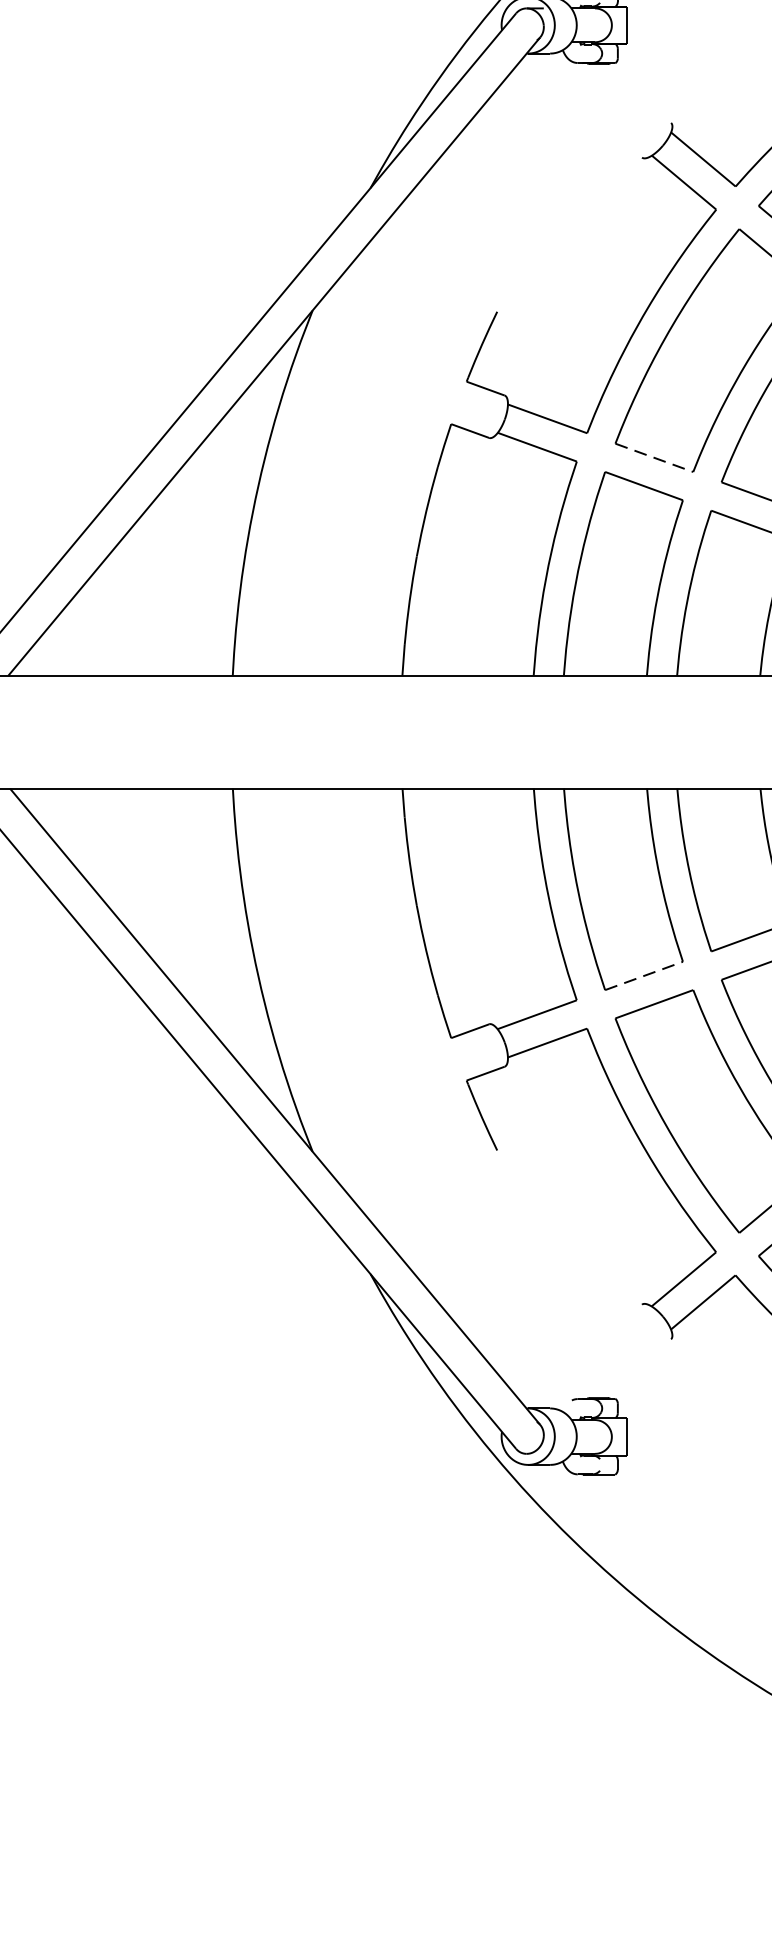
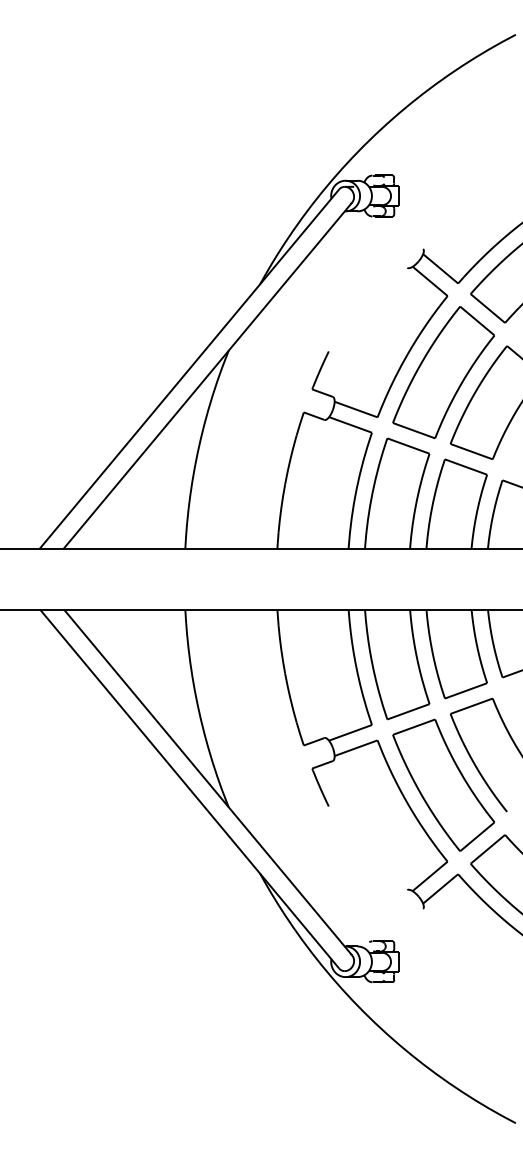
line: (655, 457) -> (414, 430), dashed -> solid
line: (644, 975) -> (408, 711), dashed -> solid

